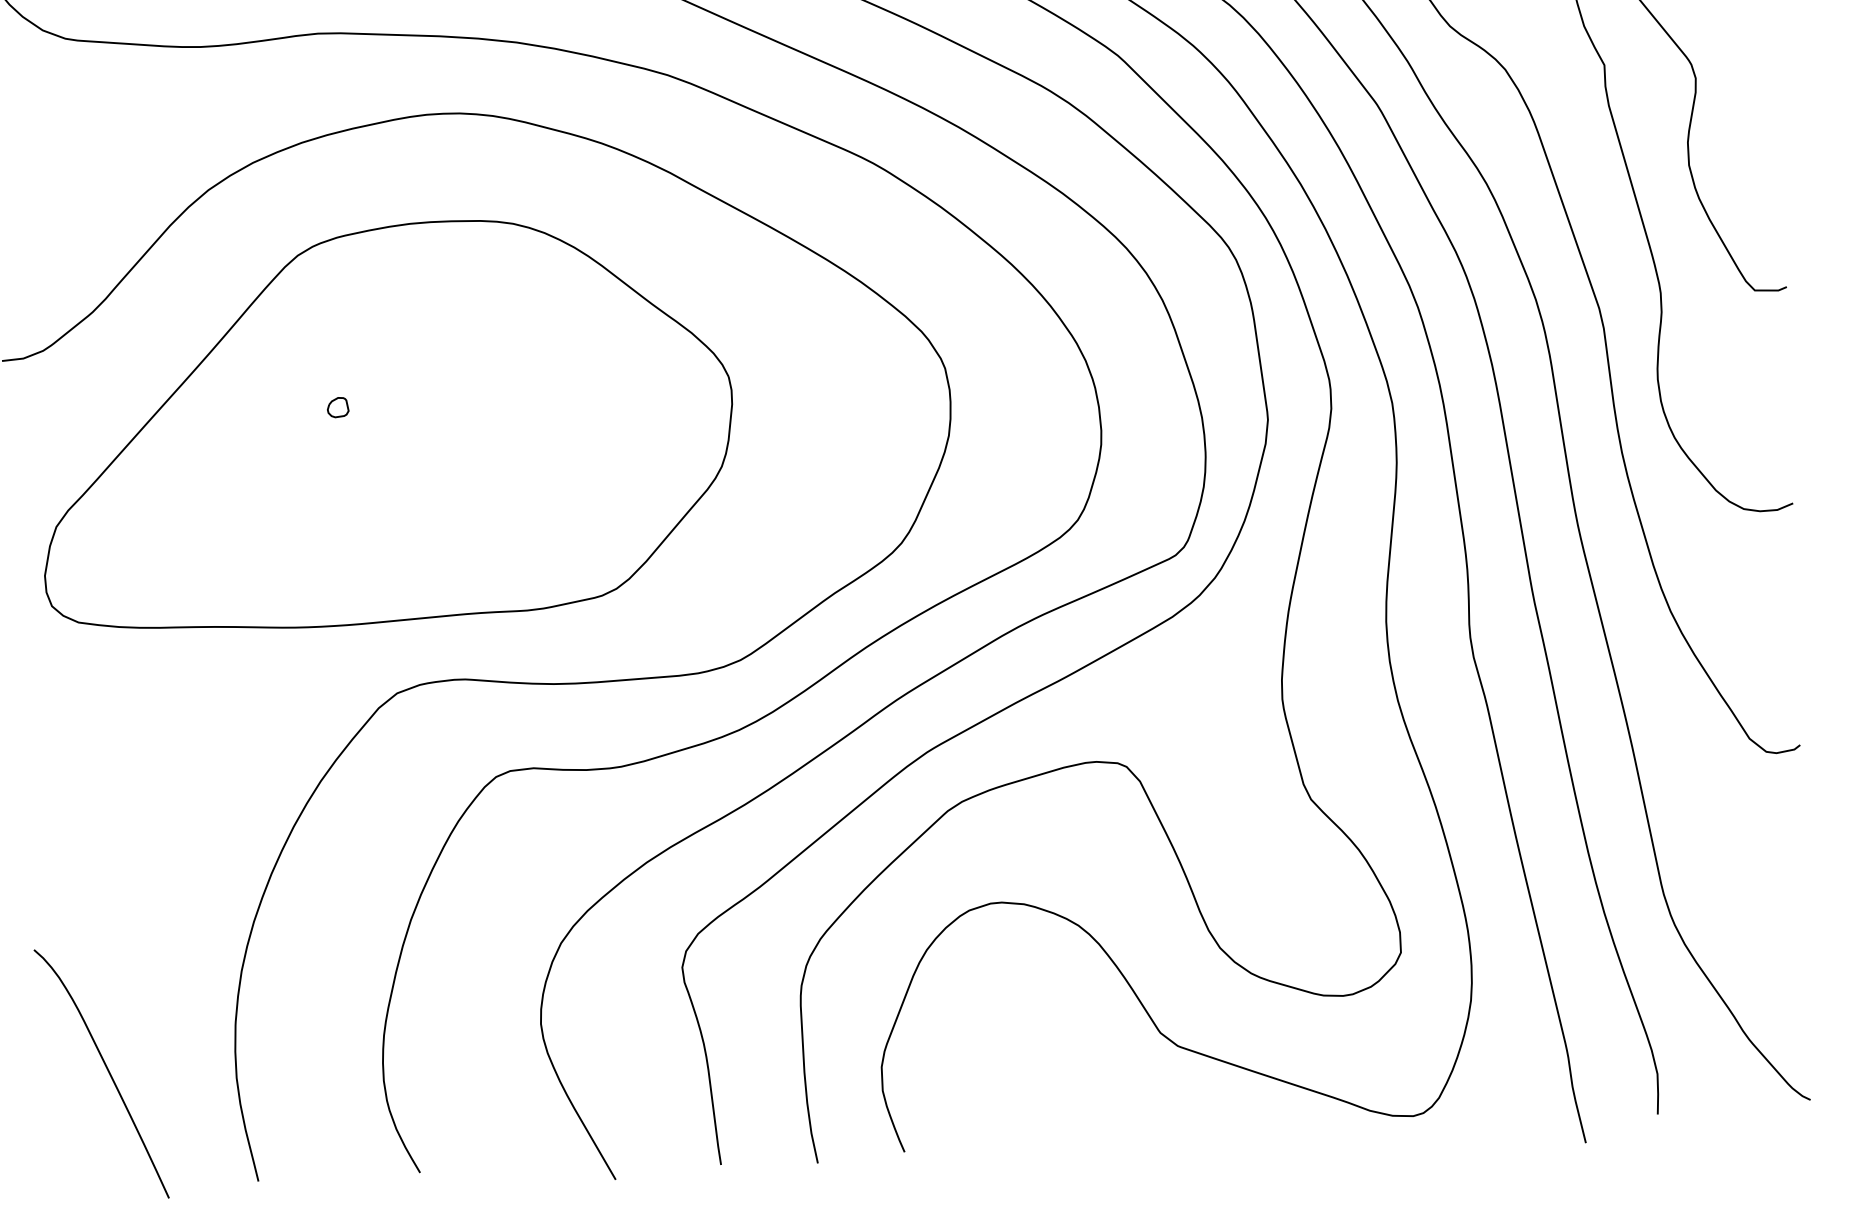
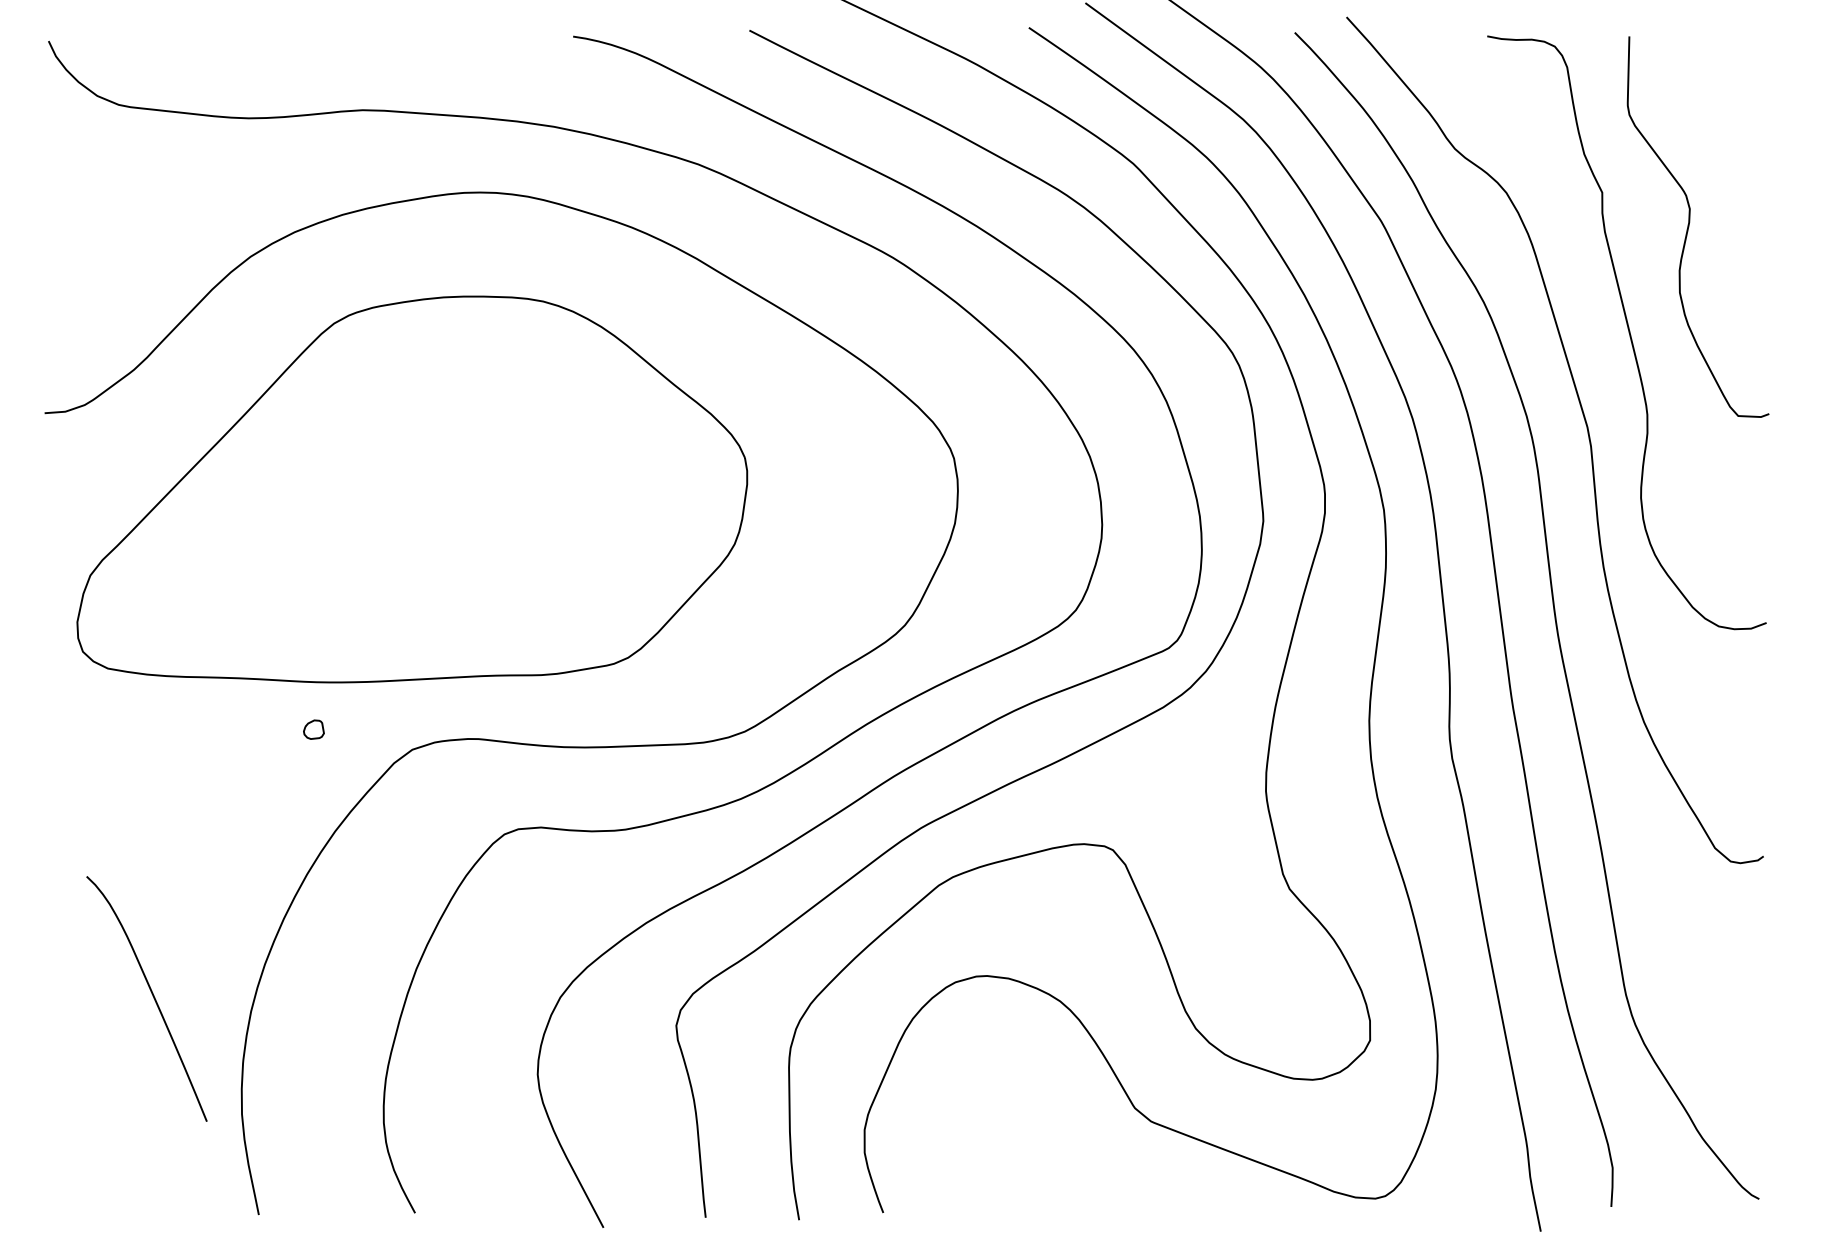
part: (337, 407) -> (313, 729), moved
curve: (107, 1071) -> (152, 996), moved

